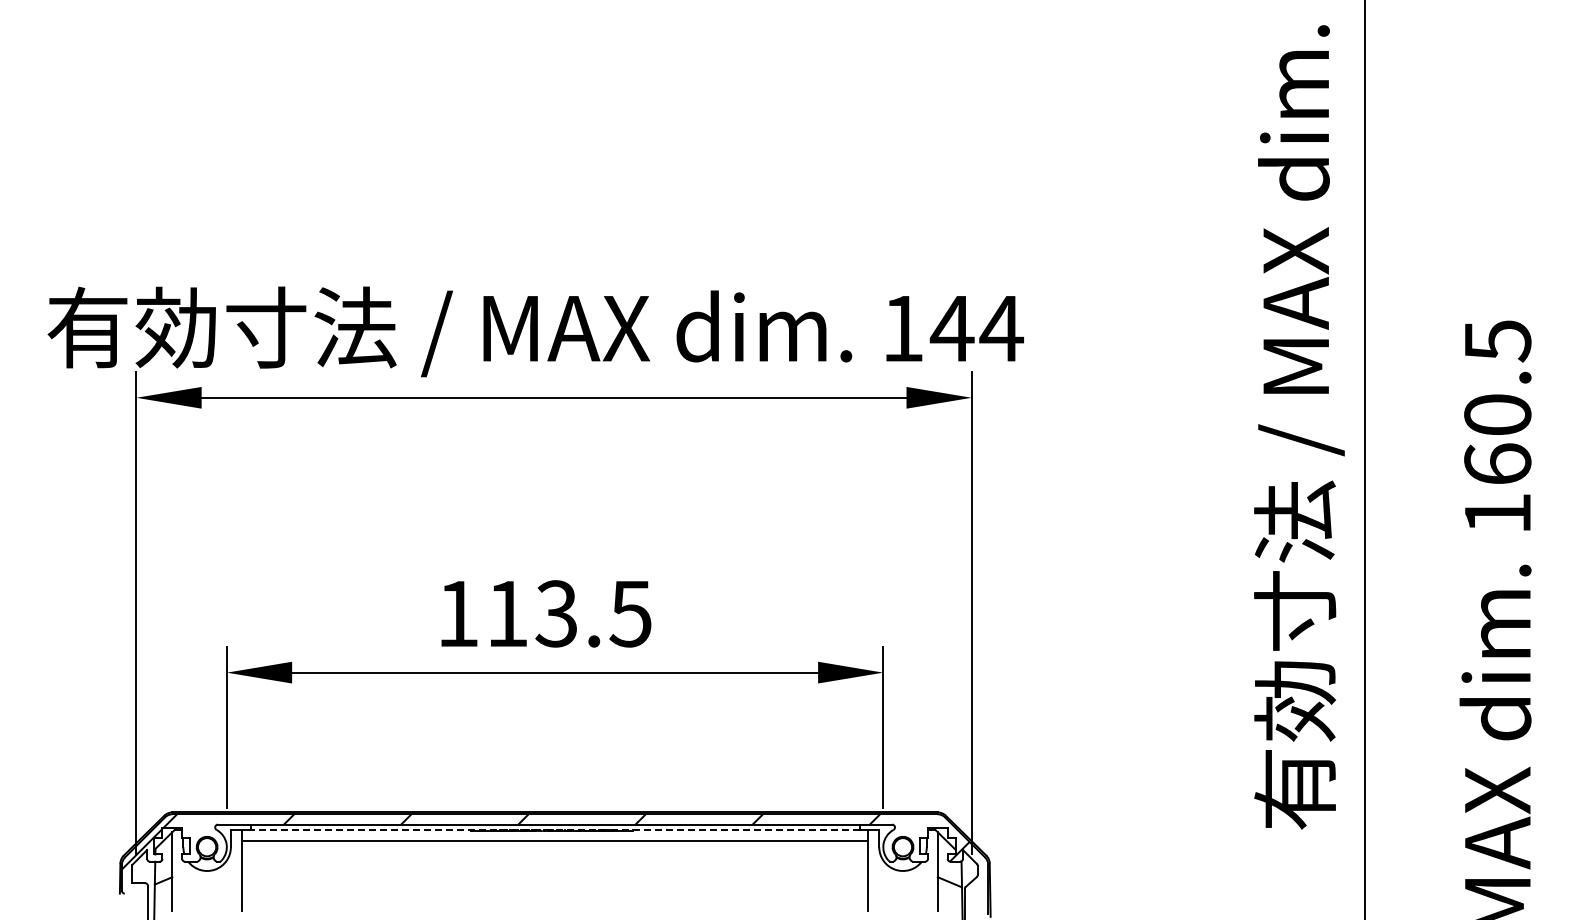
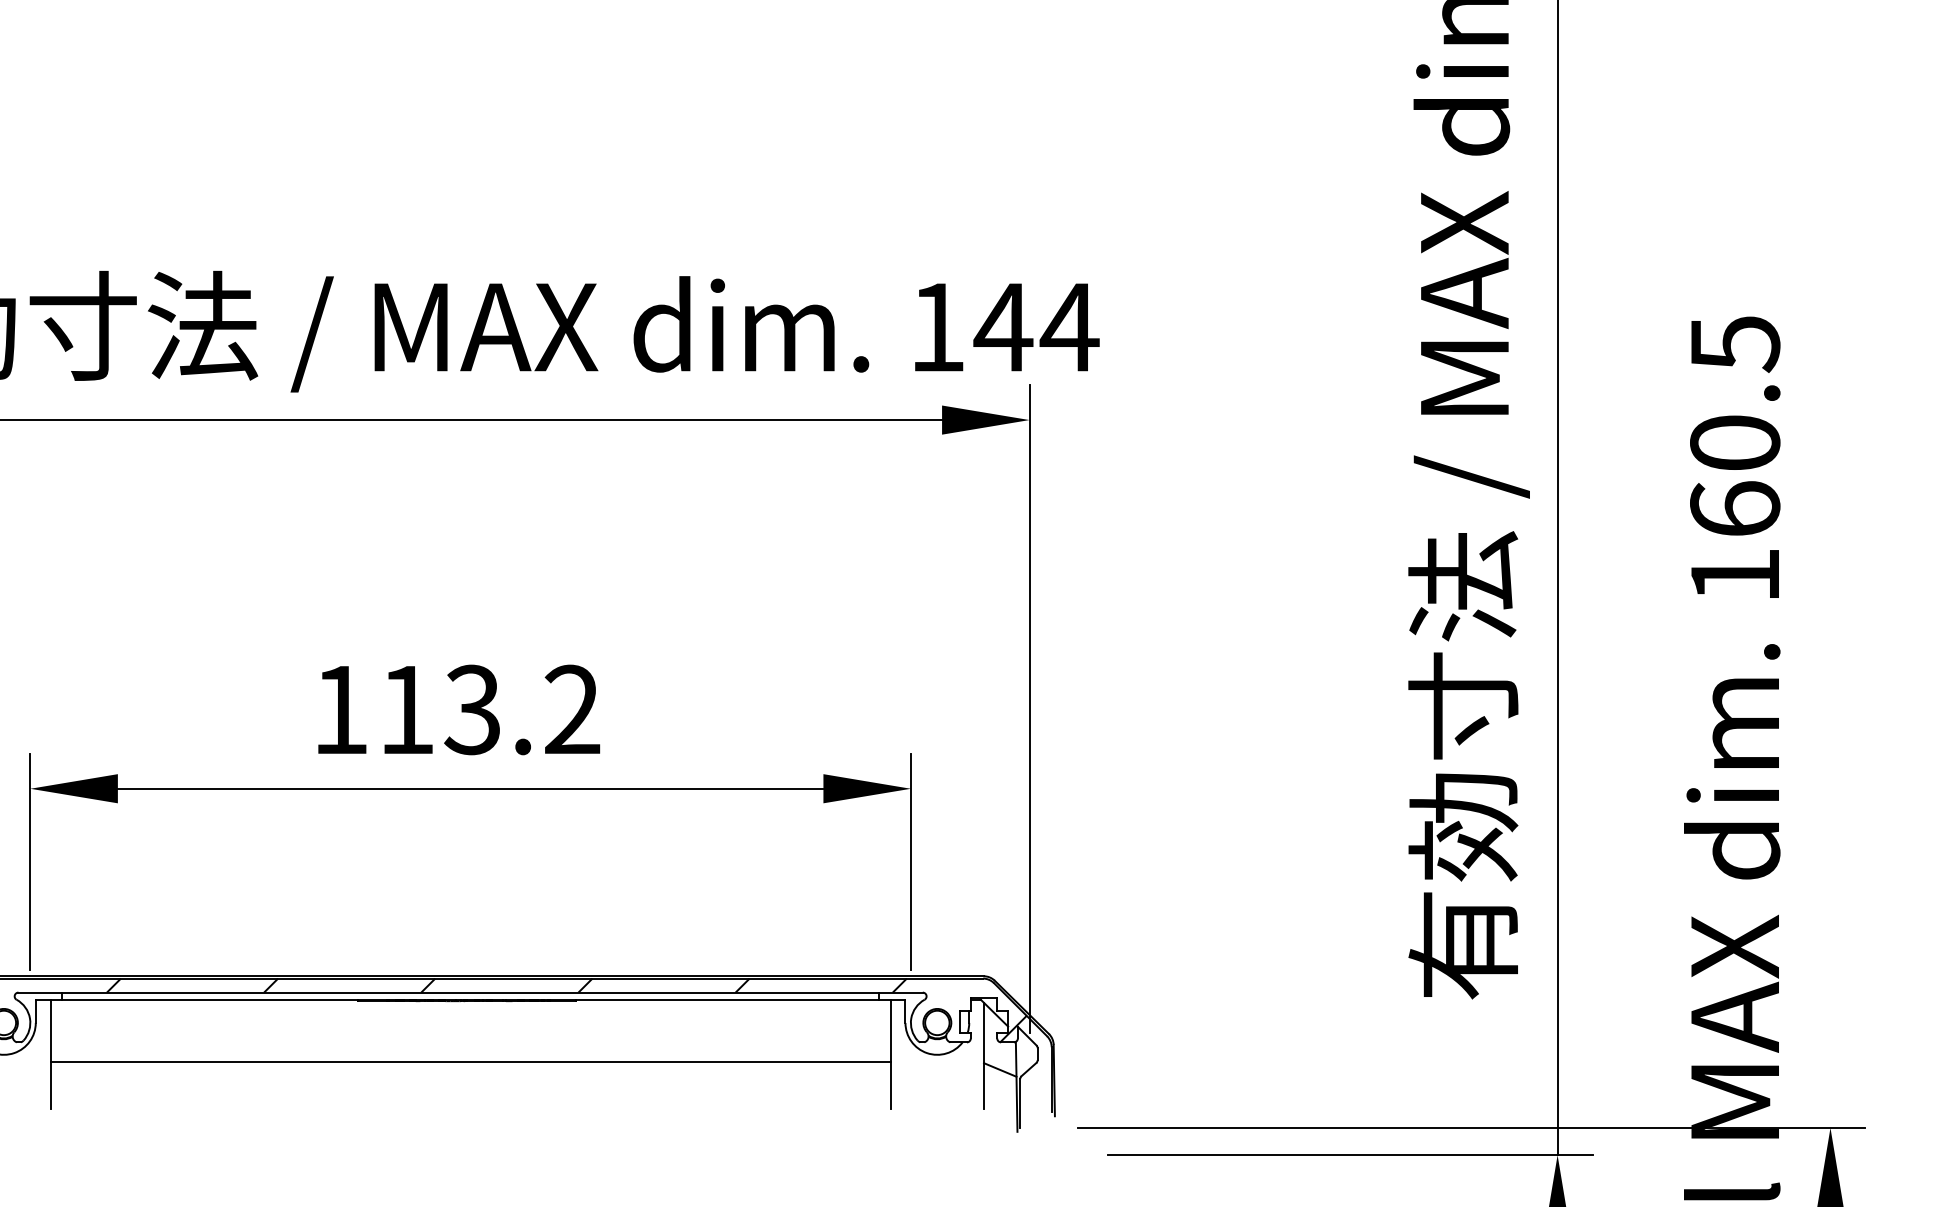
text: (630, 613) -> (571, 709), 113.5 -> 113.2
line: (554, 829) -> (469, 999), dashed -> solid
line: (554, 841) -> (469, 1062), moved

